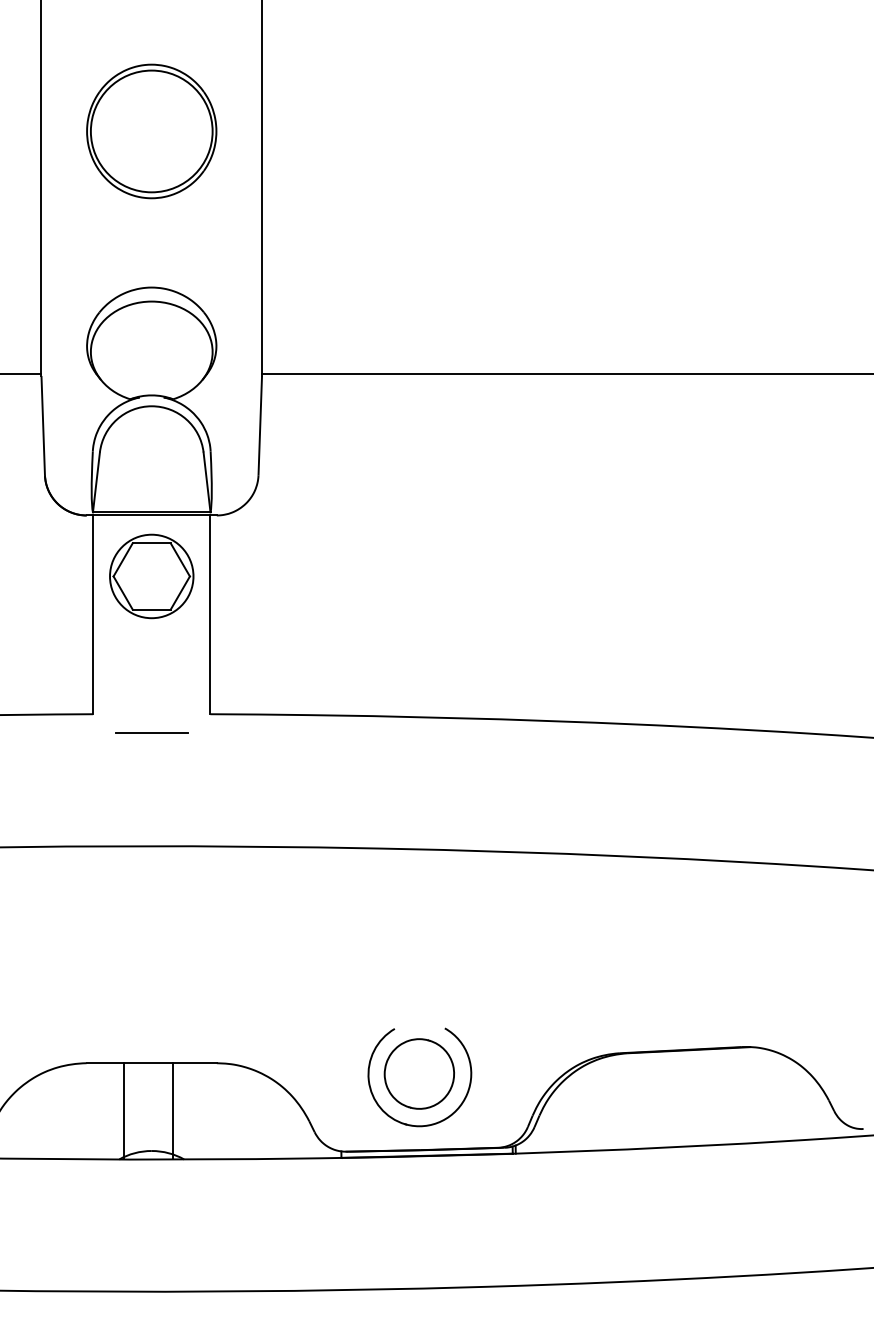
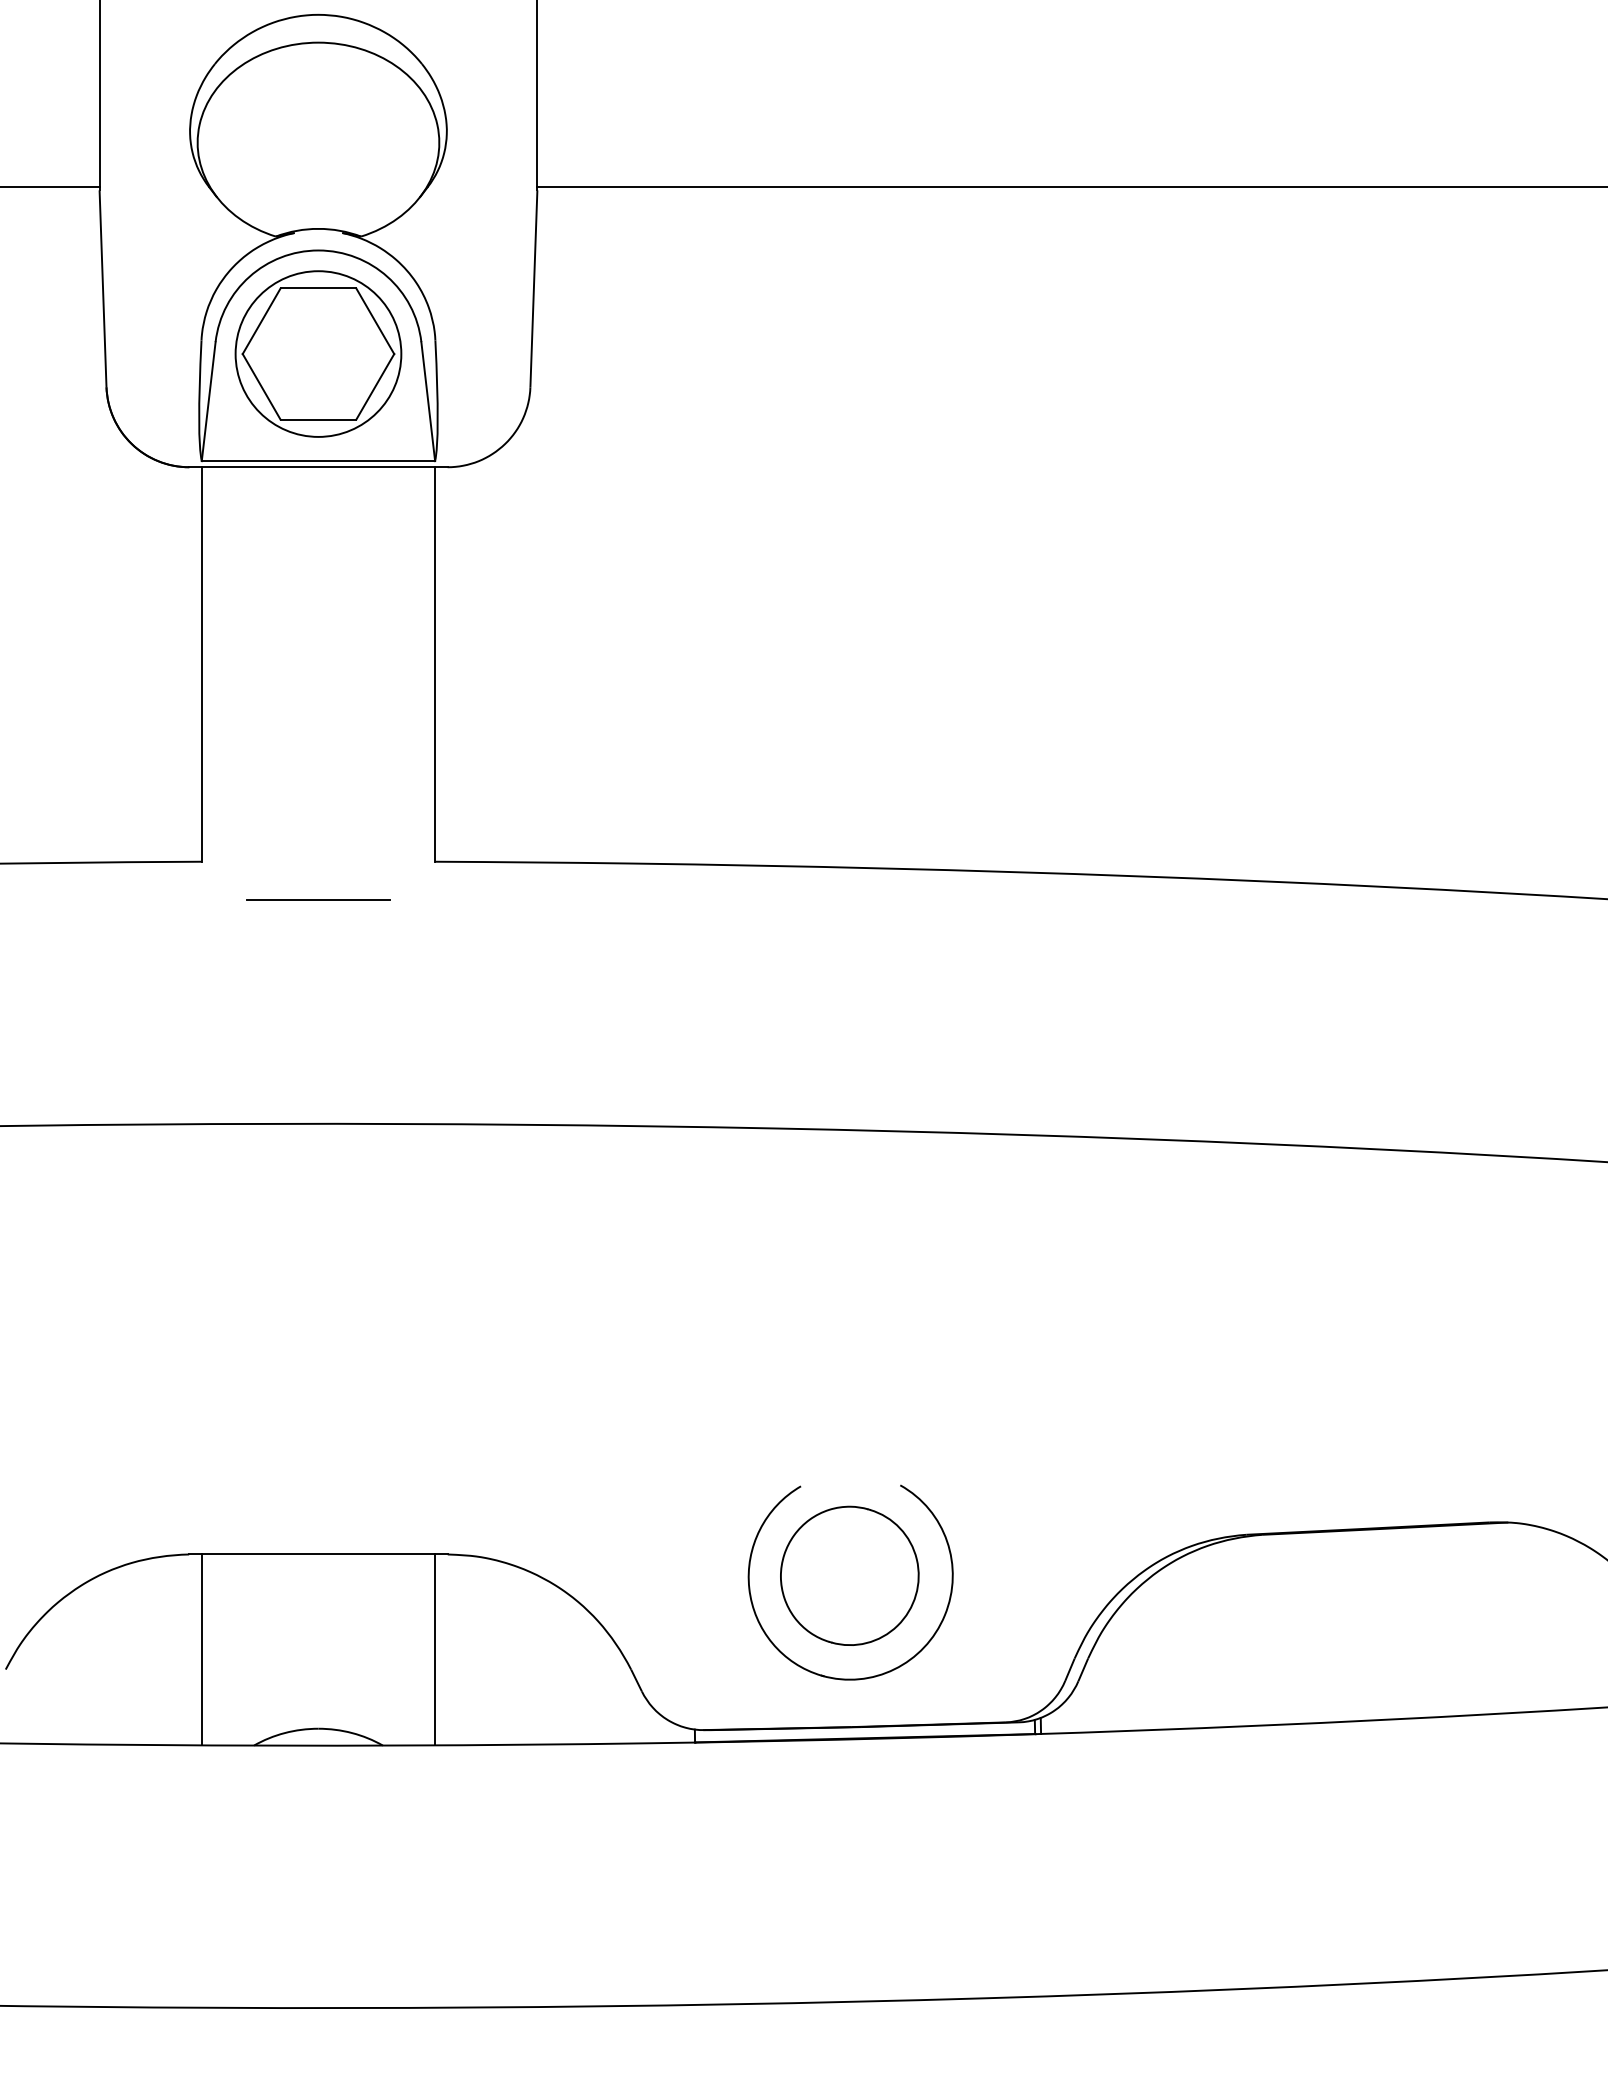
part: (151, 576) -> (317, 354), moved
line: (124, 1111) -> (202, 1650), moved
line: (173, 1111) -> (435, 1650), moved

